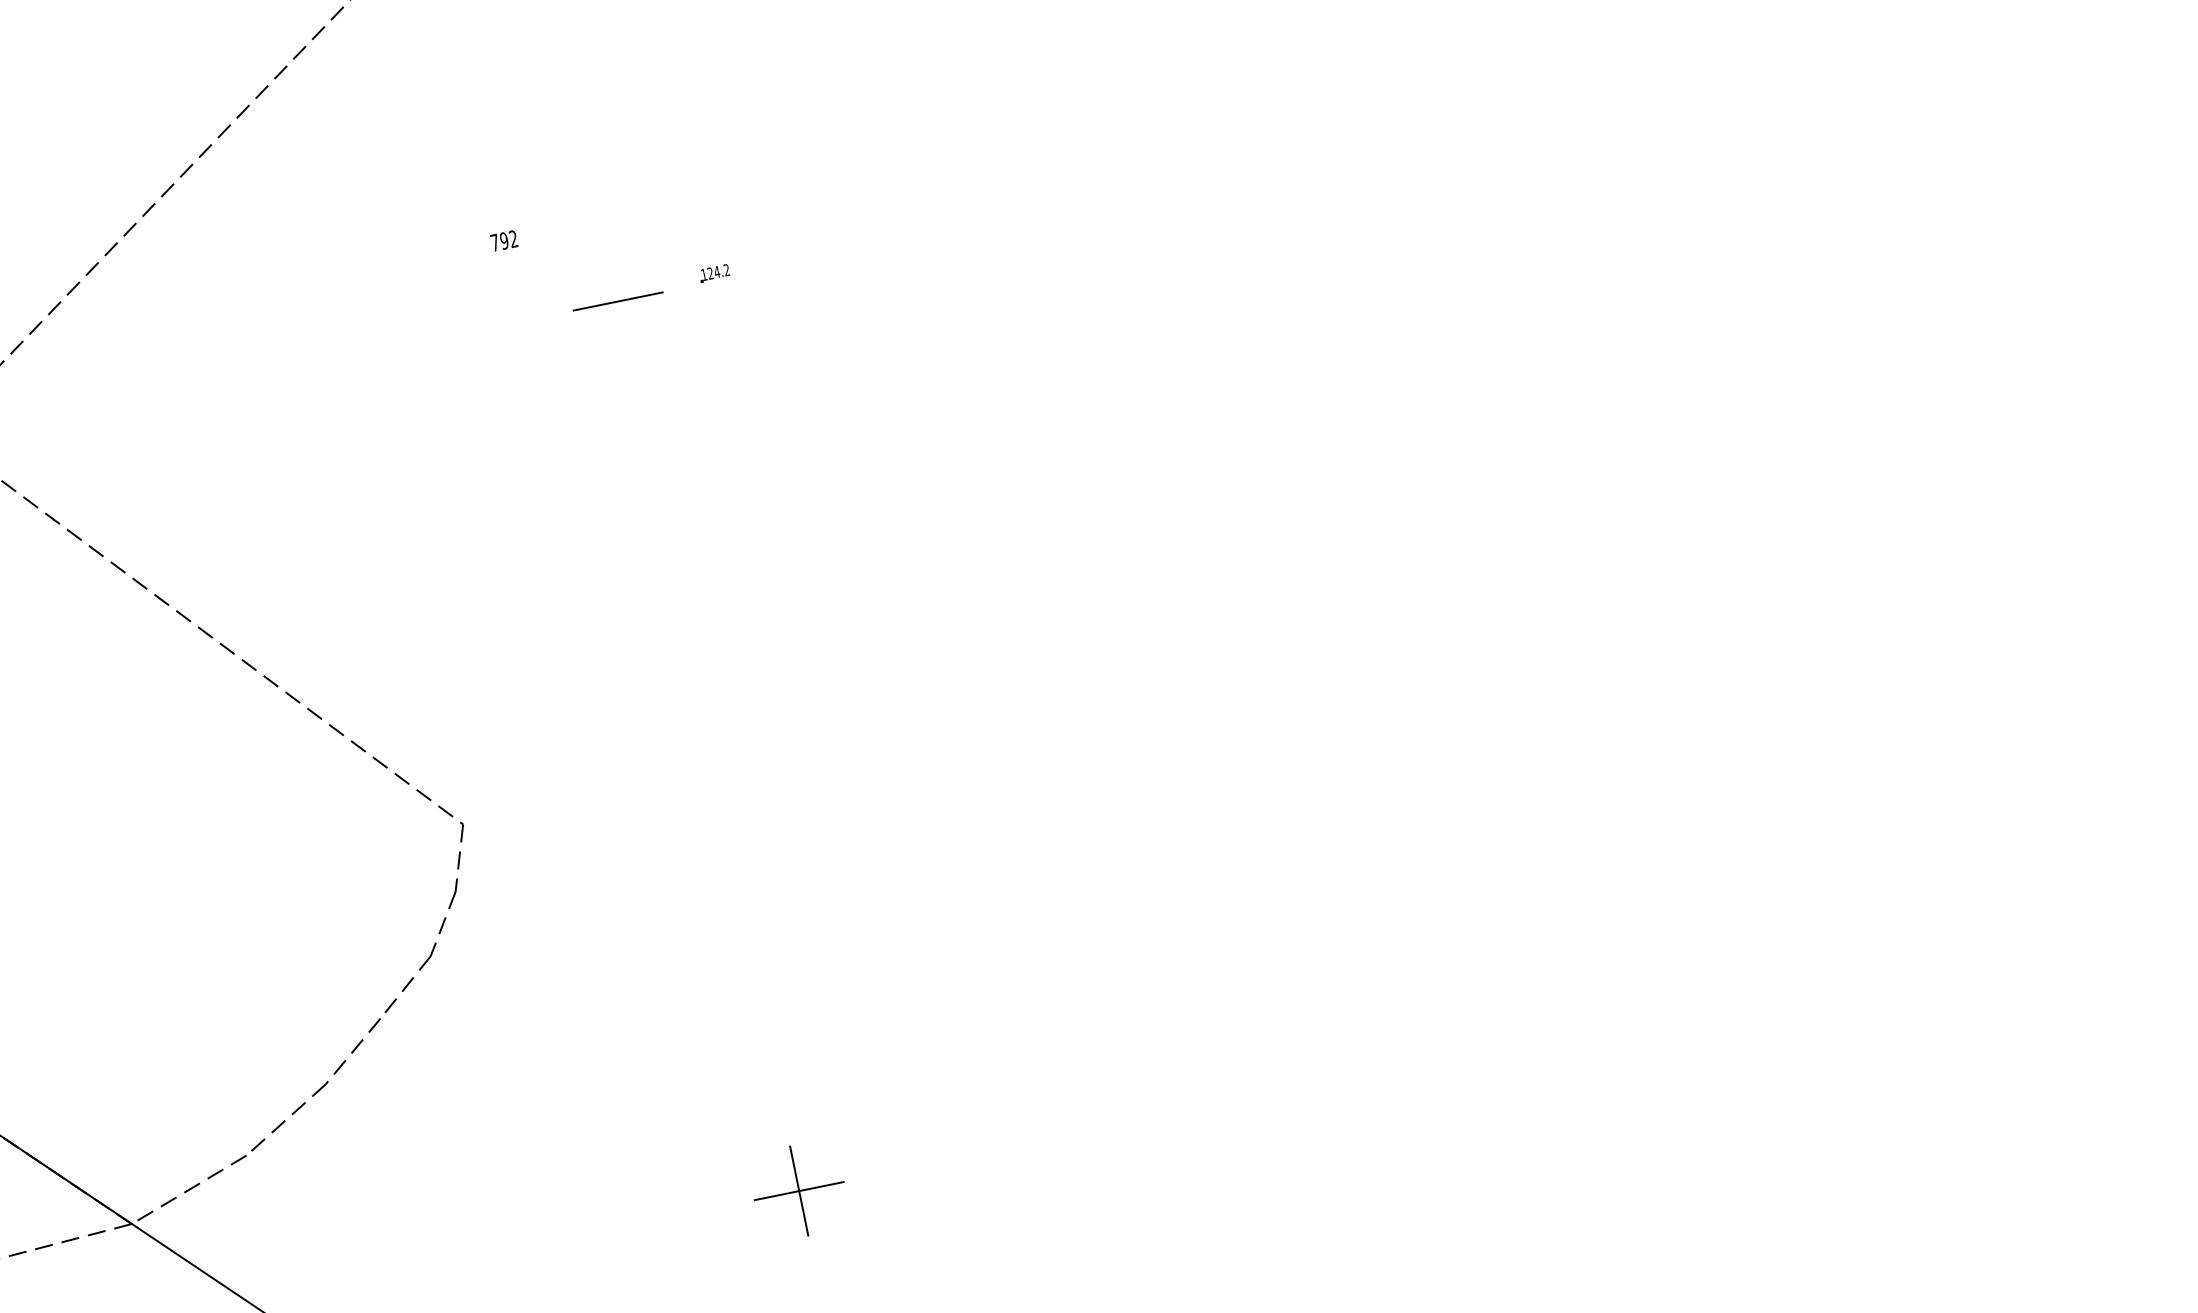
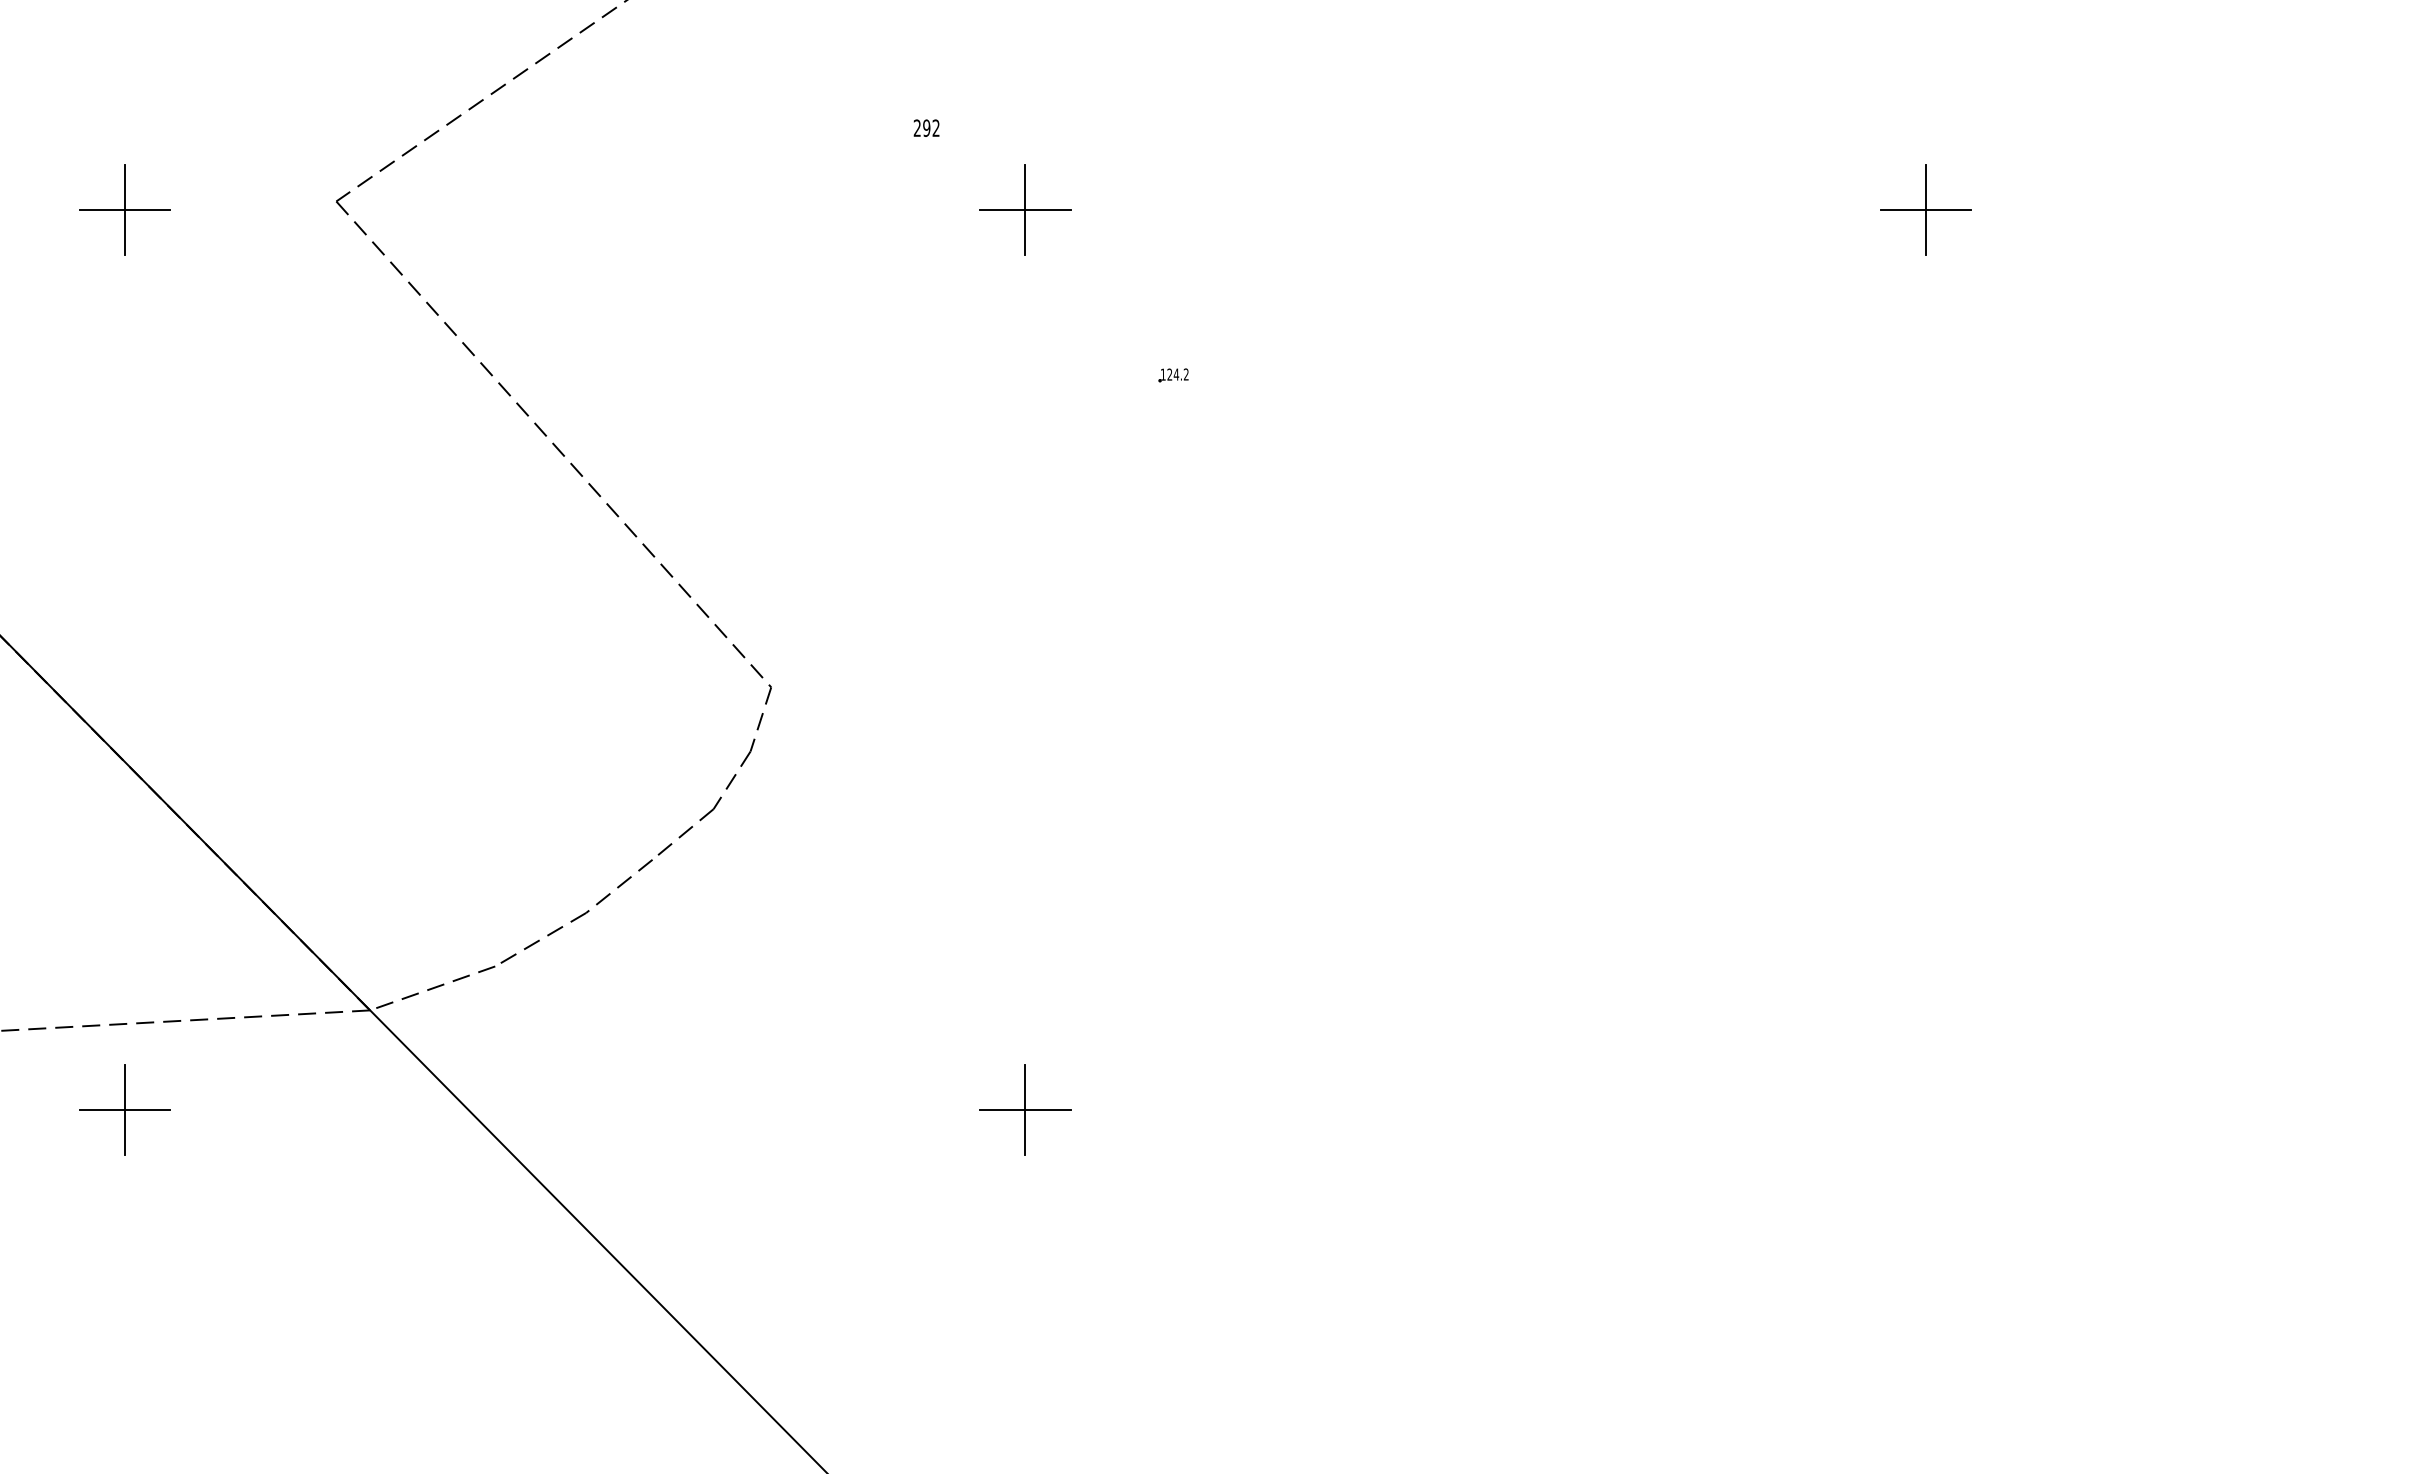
part: (1507, 120) -> (1925, 209), added
text: (494, 242) -> (916, 127), 792 -> 292
part: (714, 273) -> (1173, 375), moved
line: (618, 301) -> (1025, 209), added

